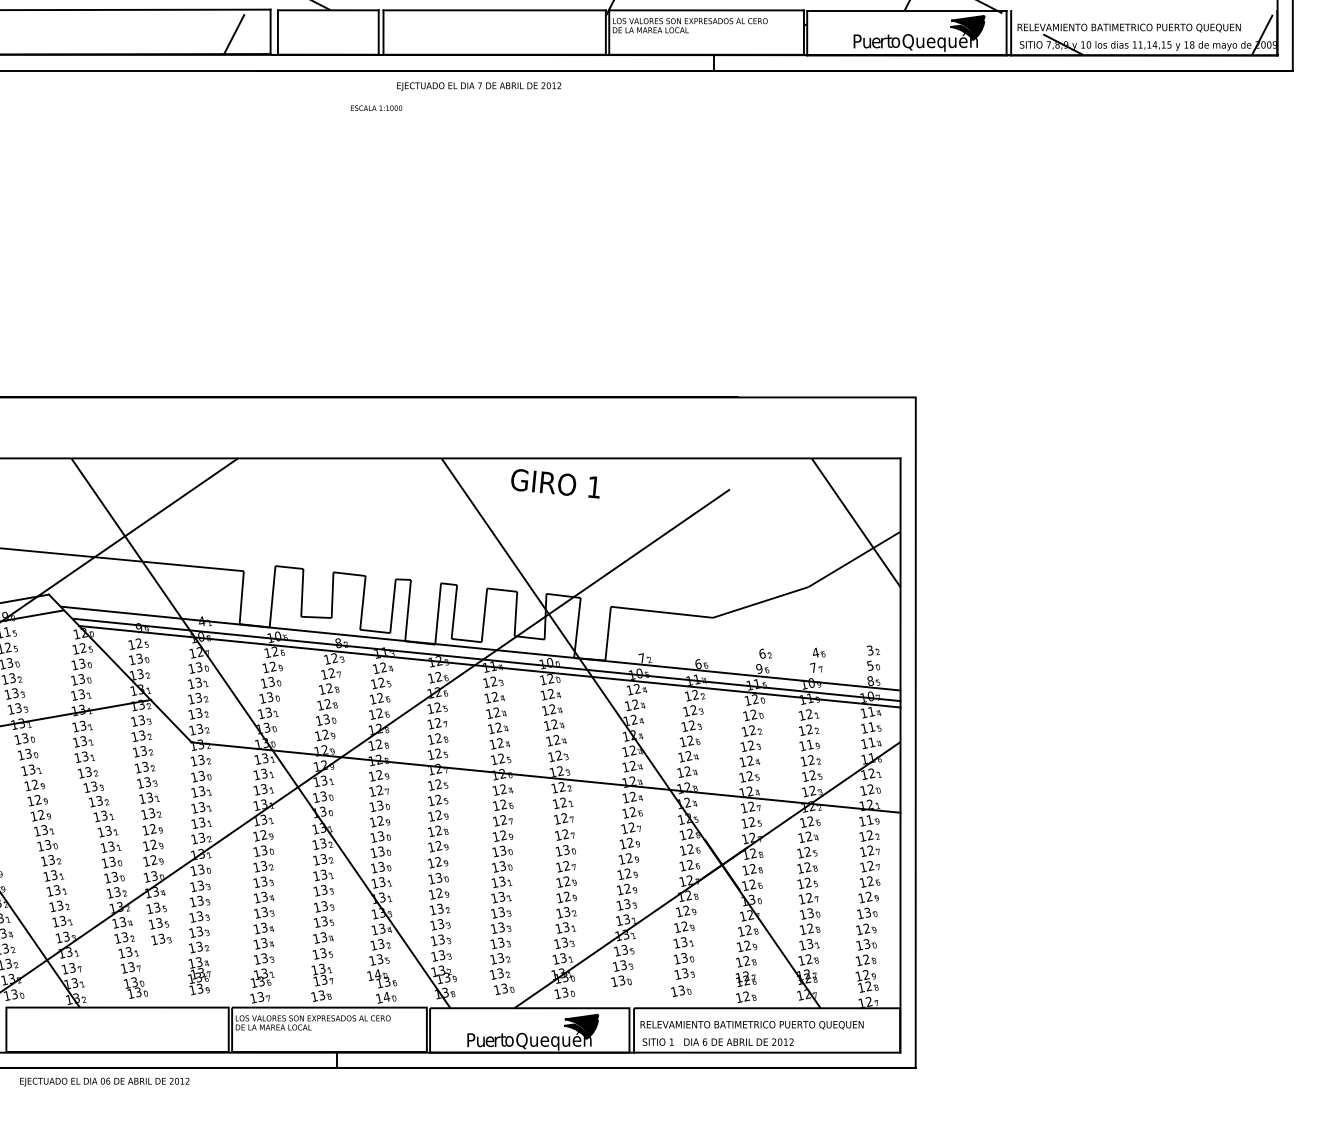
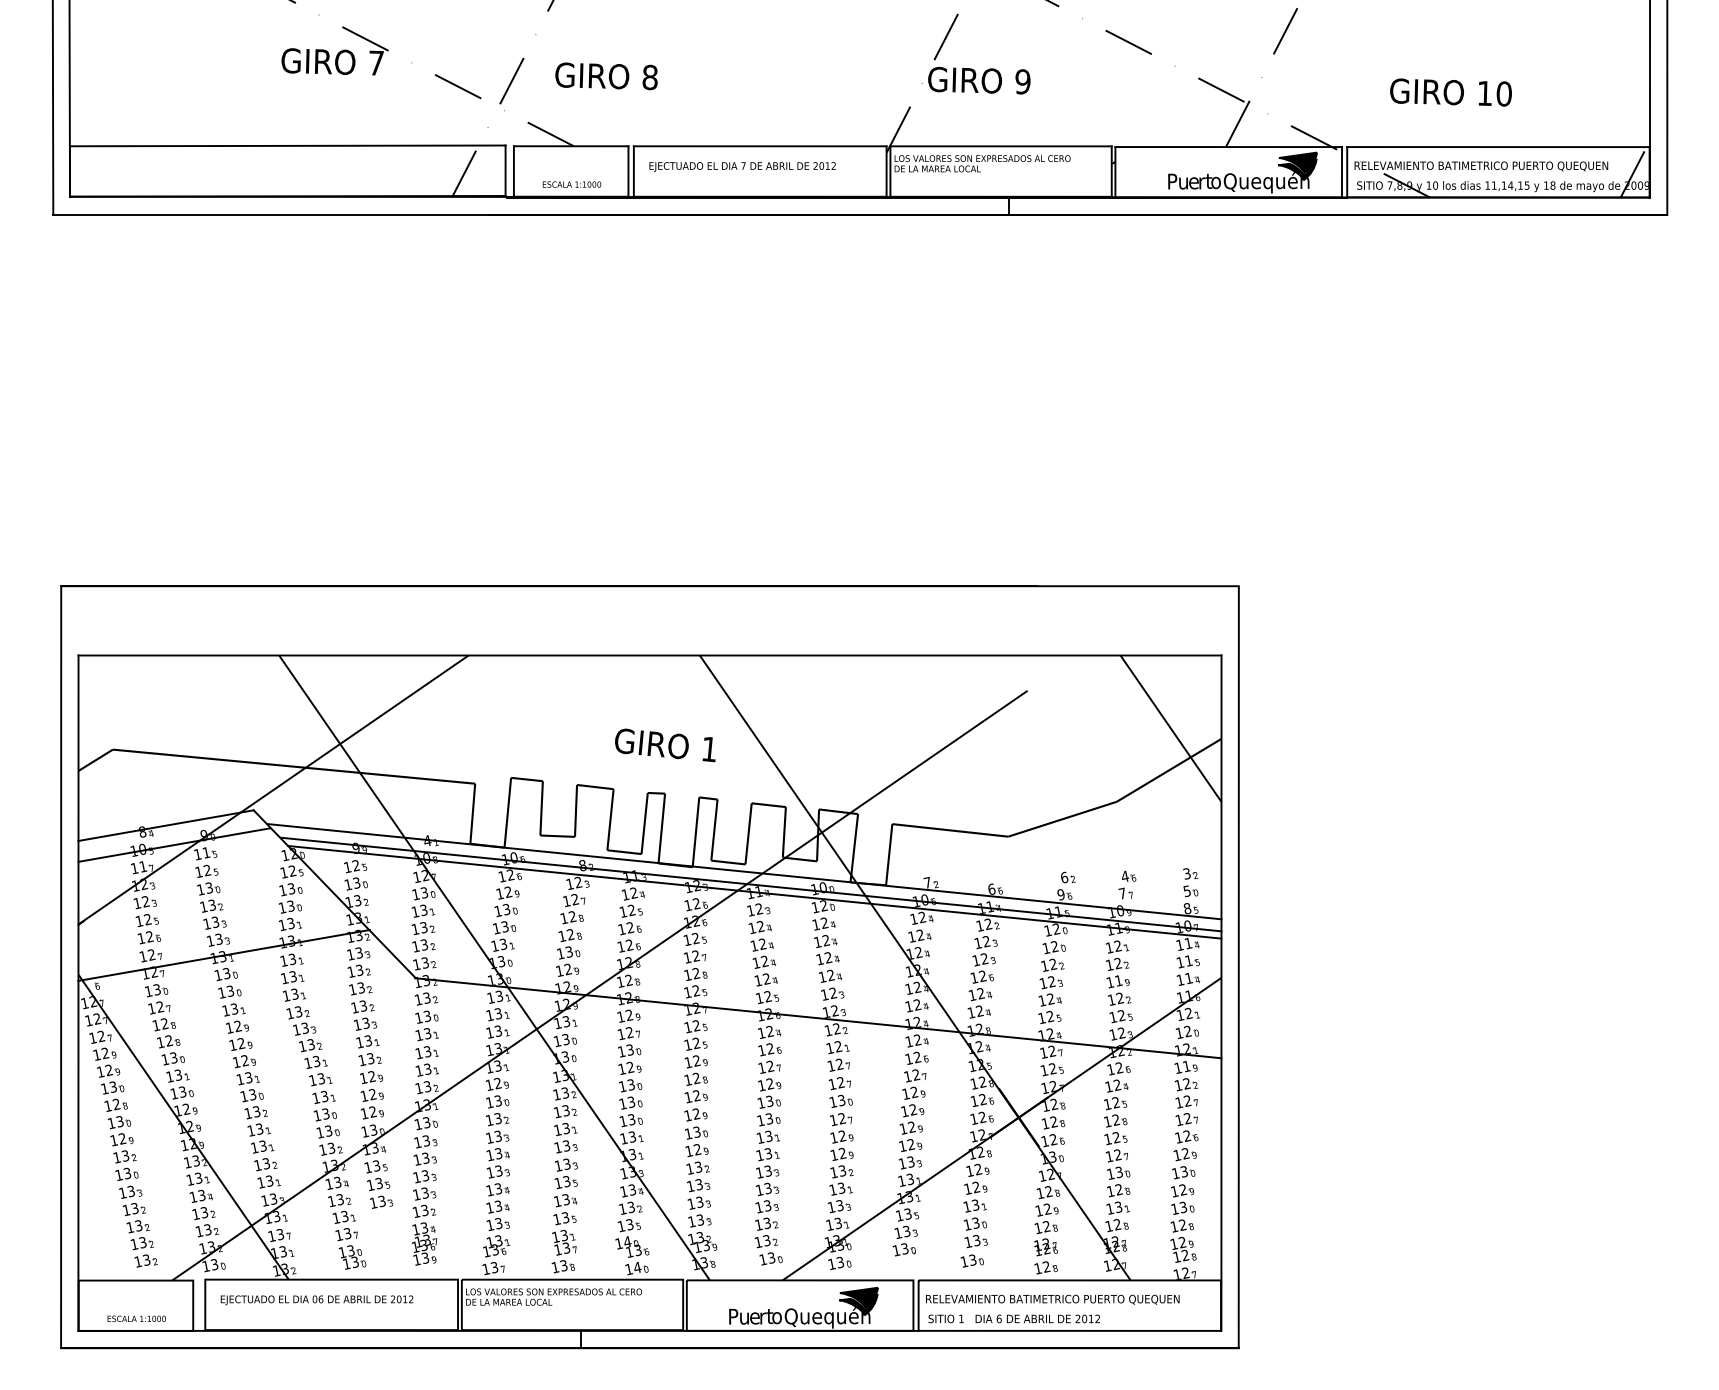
line: (1144, 11) -> (1498, 147), added
text: (479, 86) -> (742, 166), moved
text: (376, 108) -> (571, 184), moved
text: (555, 483) -> (665, 745), moved
text: (104, 1082) -> (316, 1300), moved

